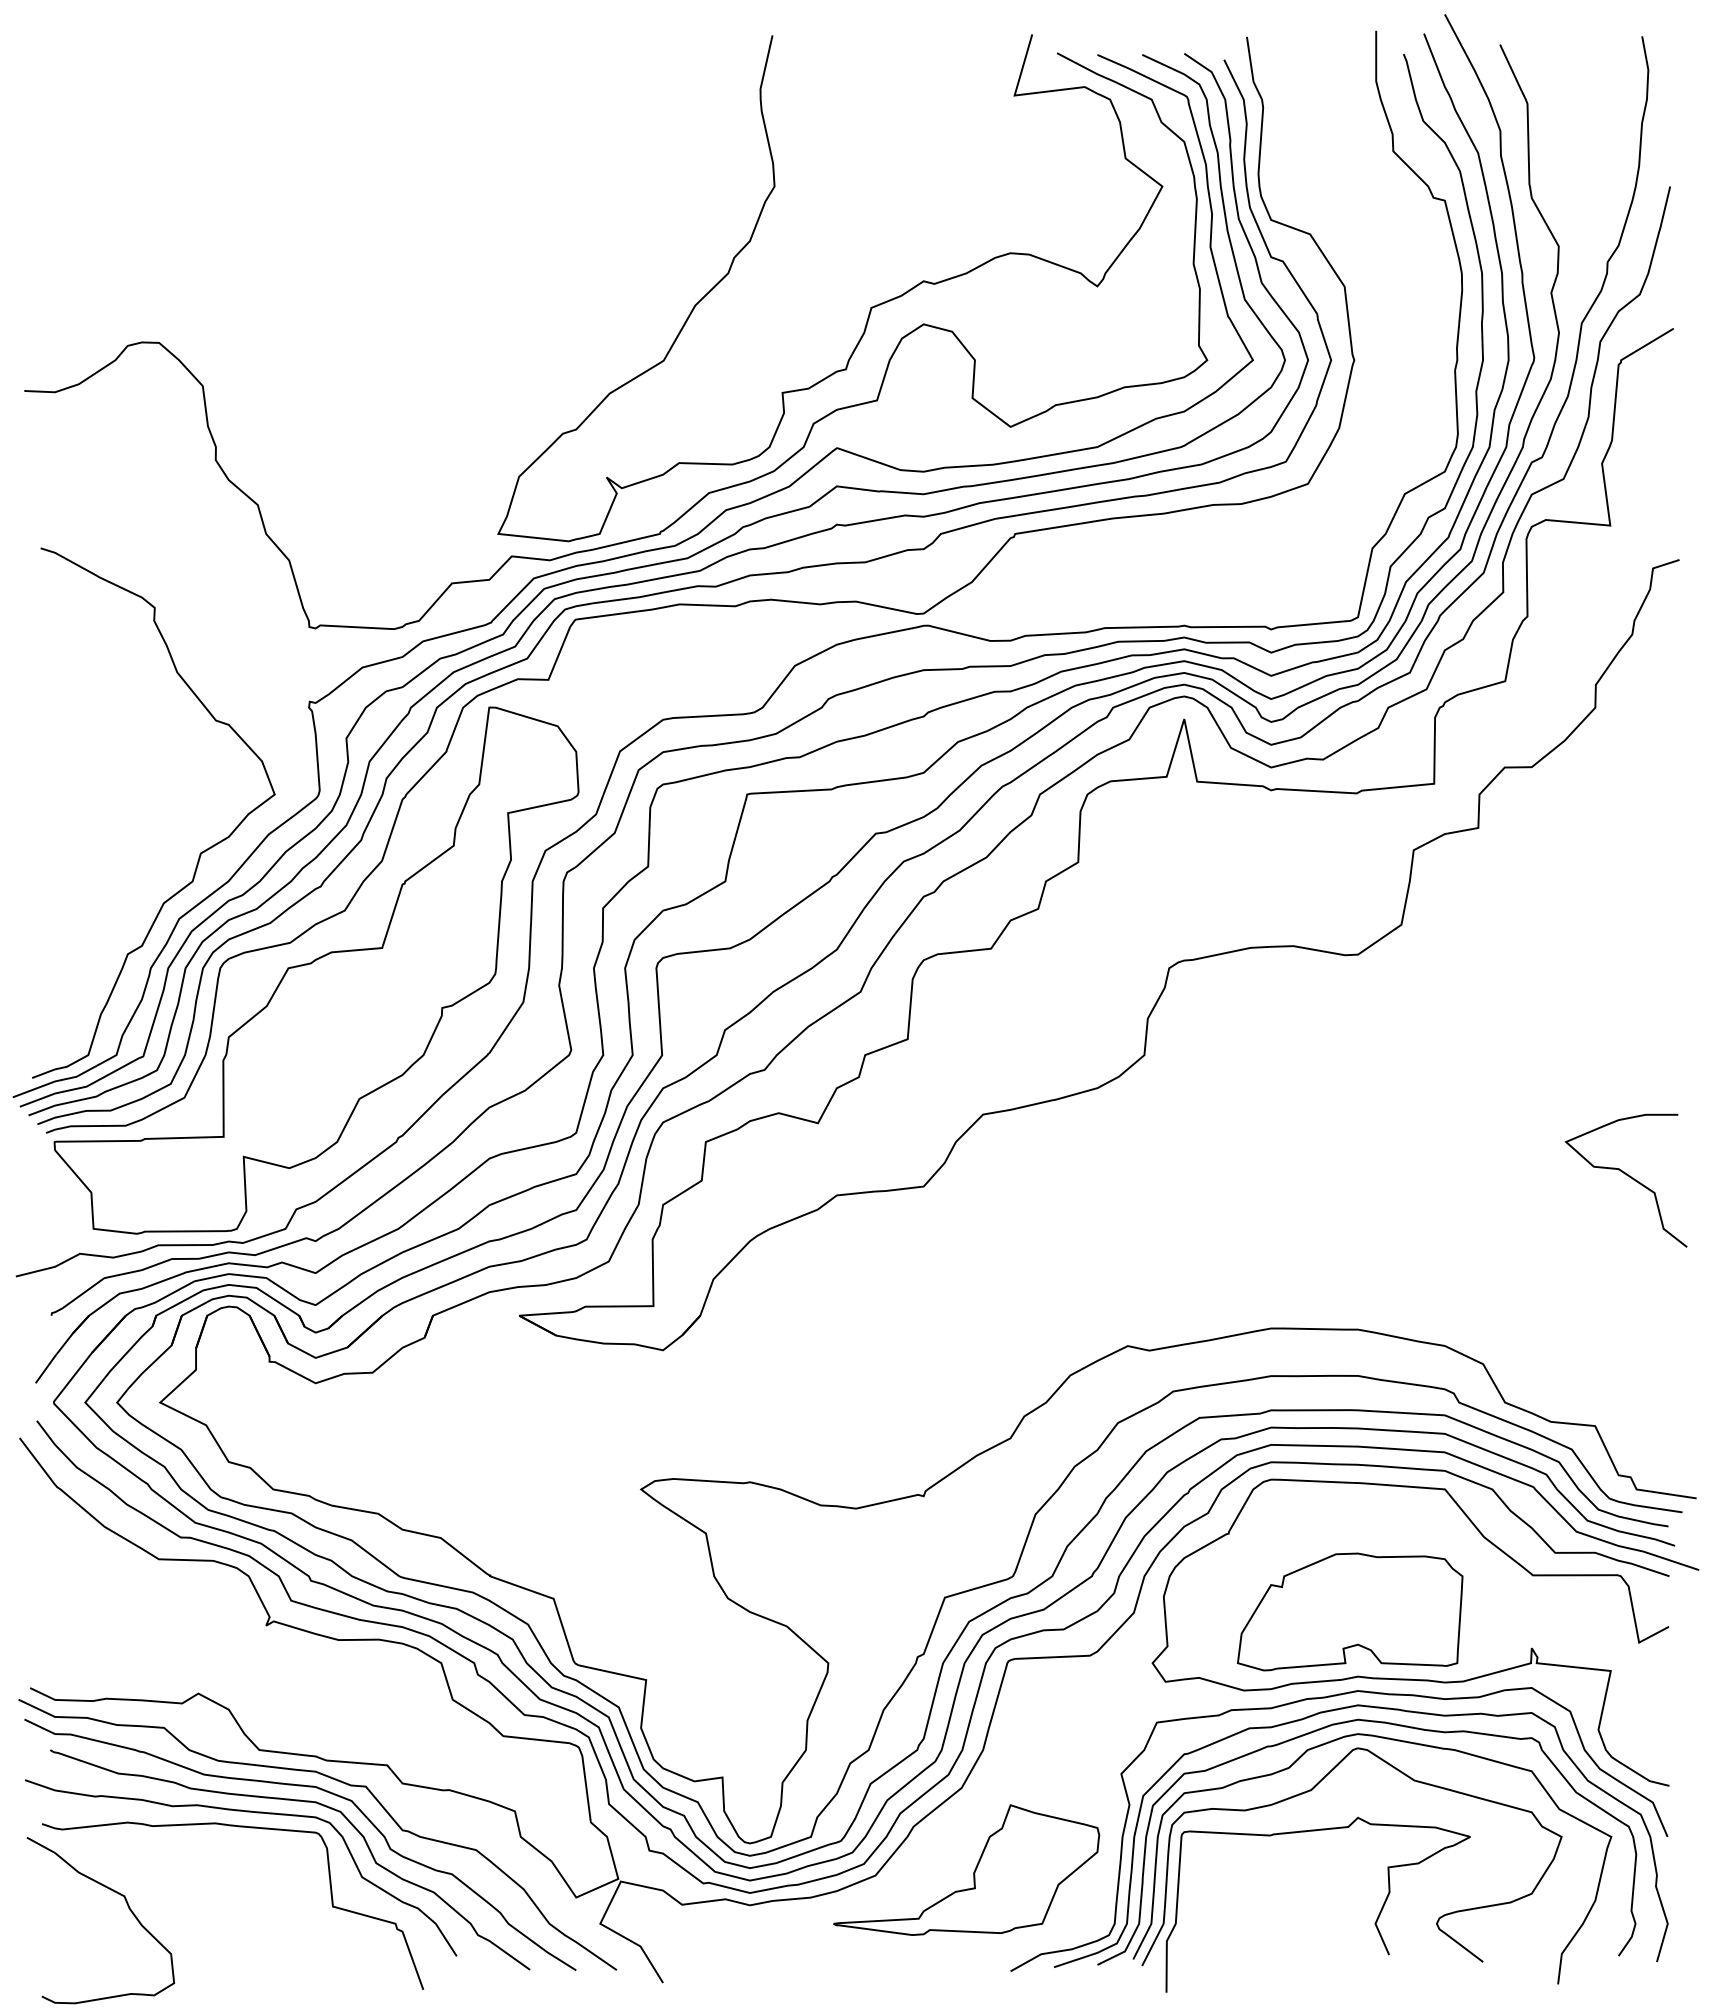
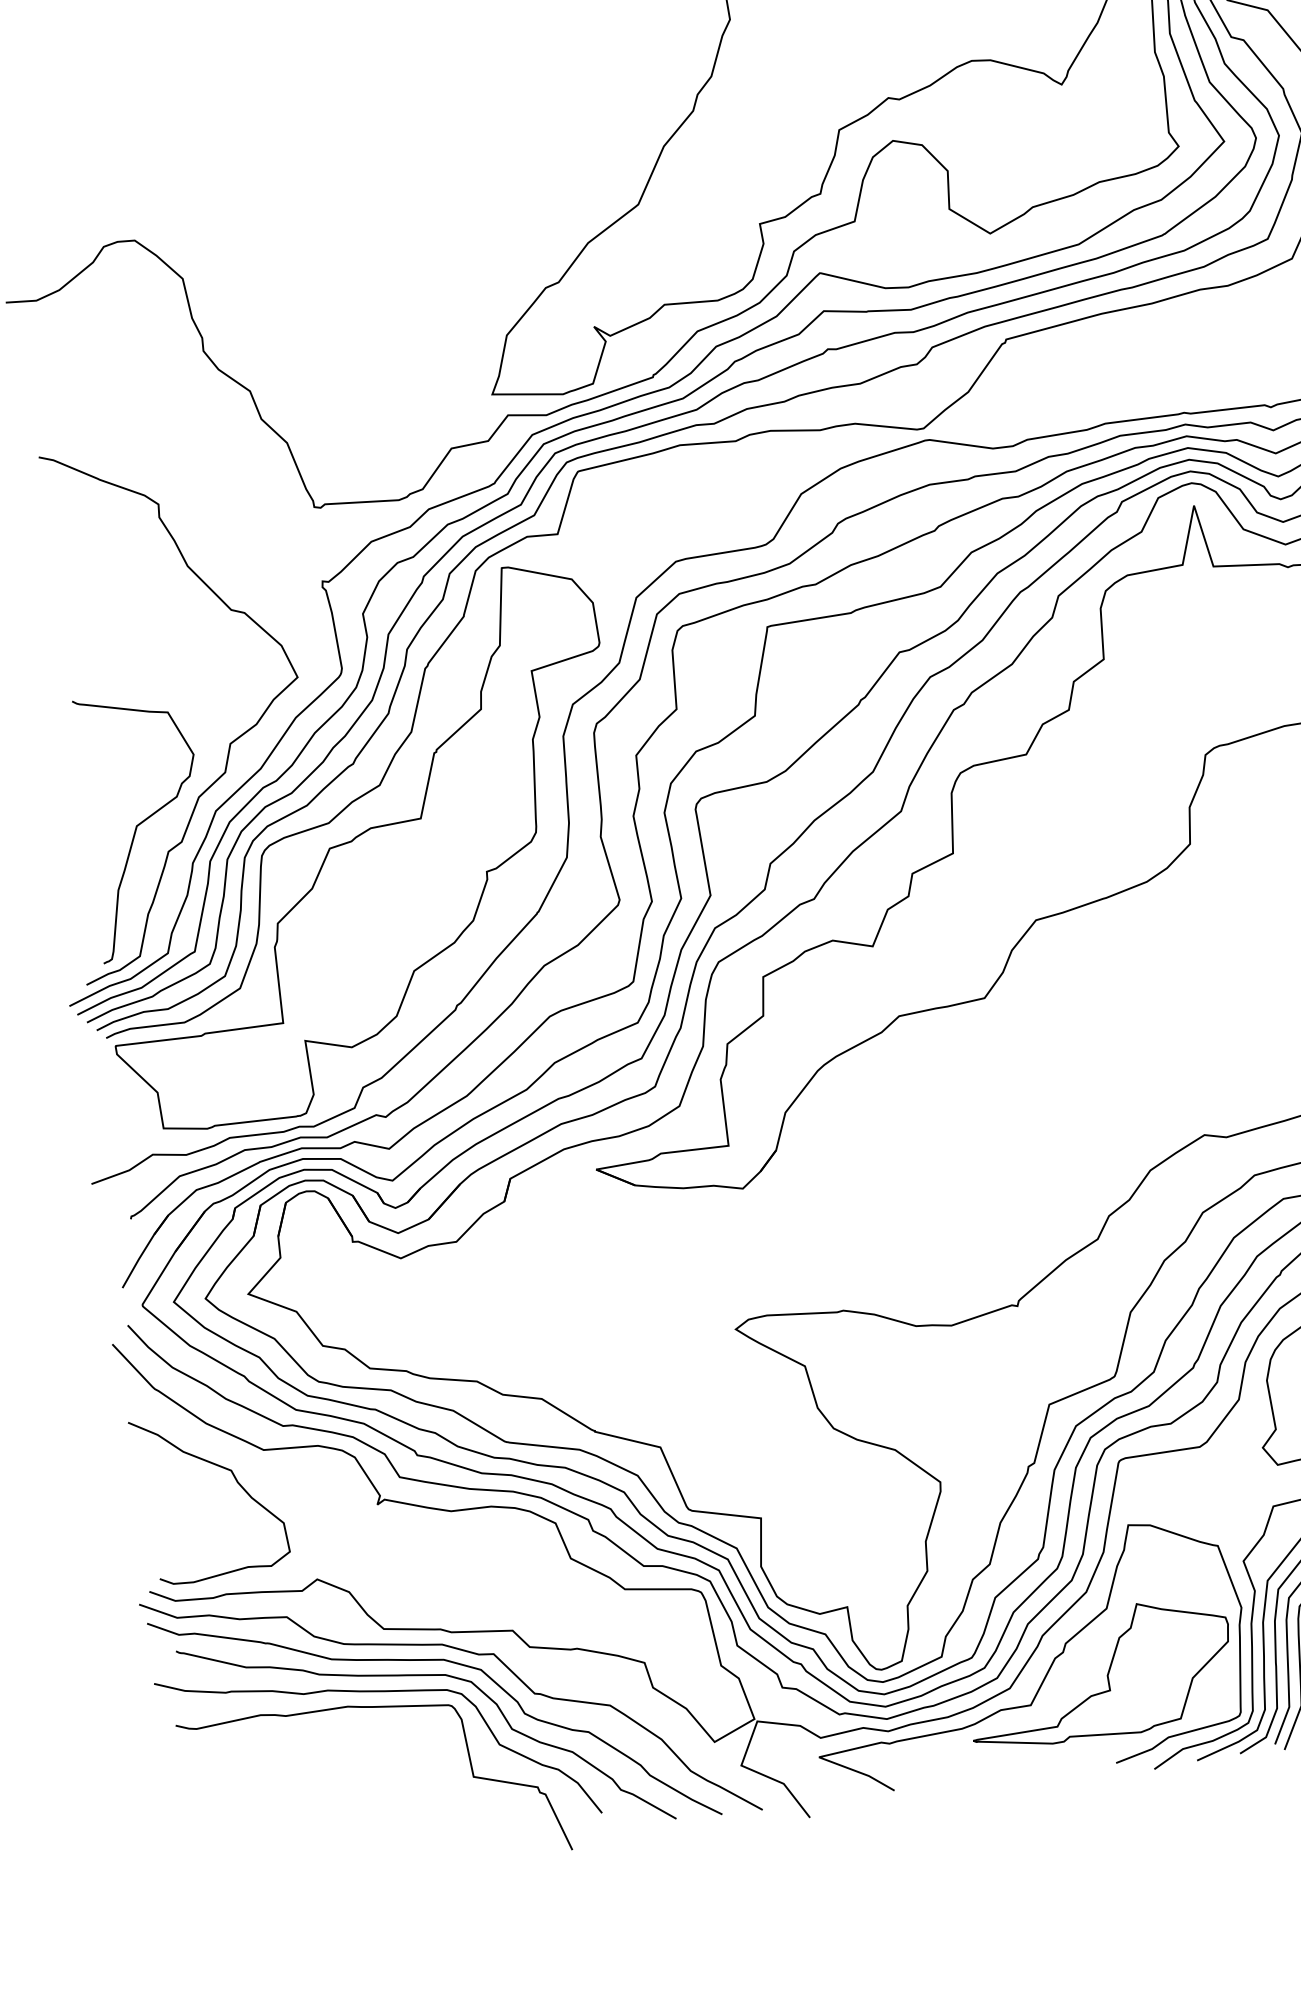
curve: (104, 923) -> (142, 823), added
curve: (916, 1859) -> (1048, 1668), added
curve: (127, 1906) -> (235, 1480), moved

